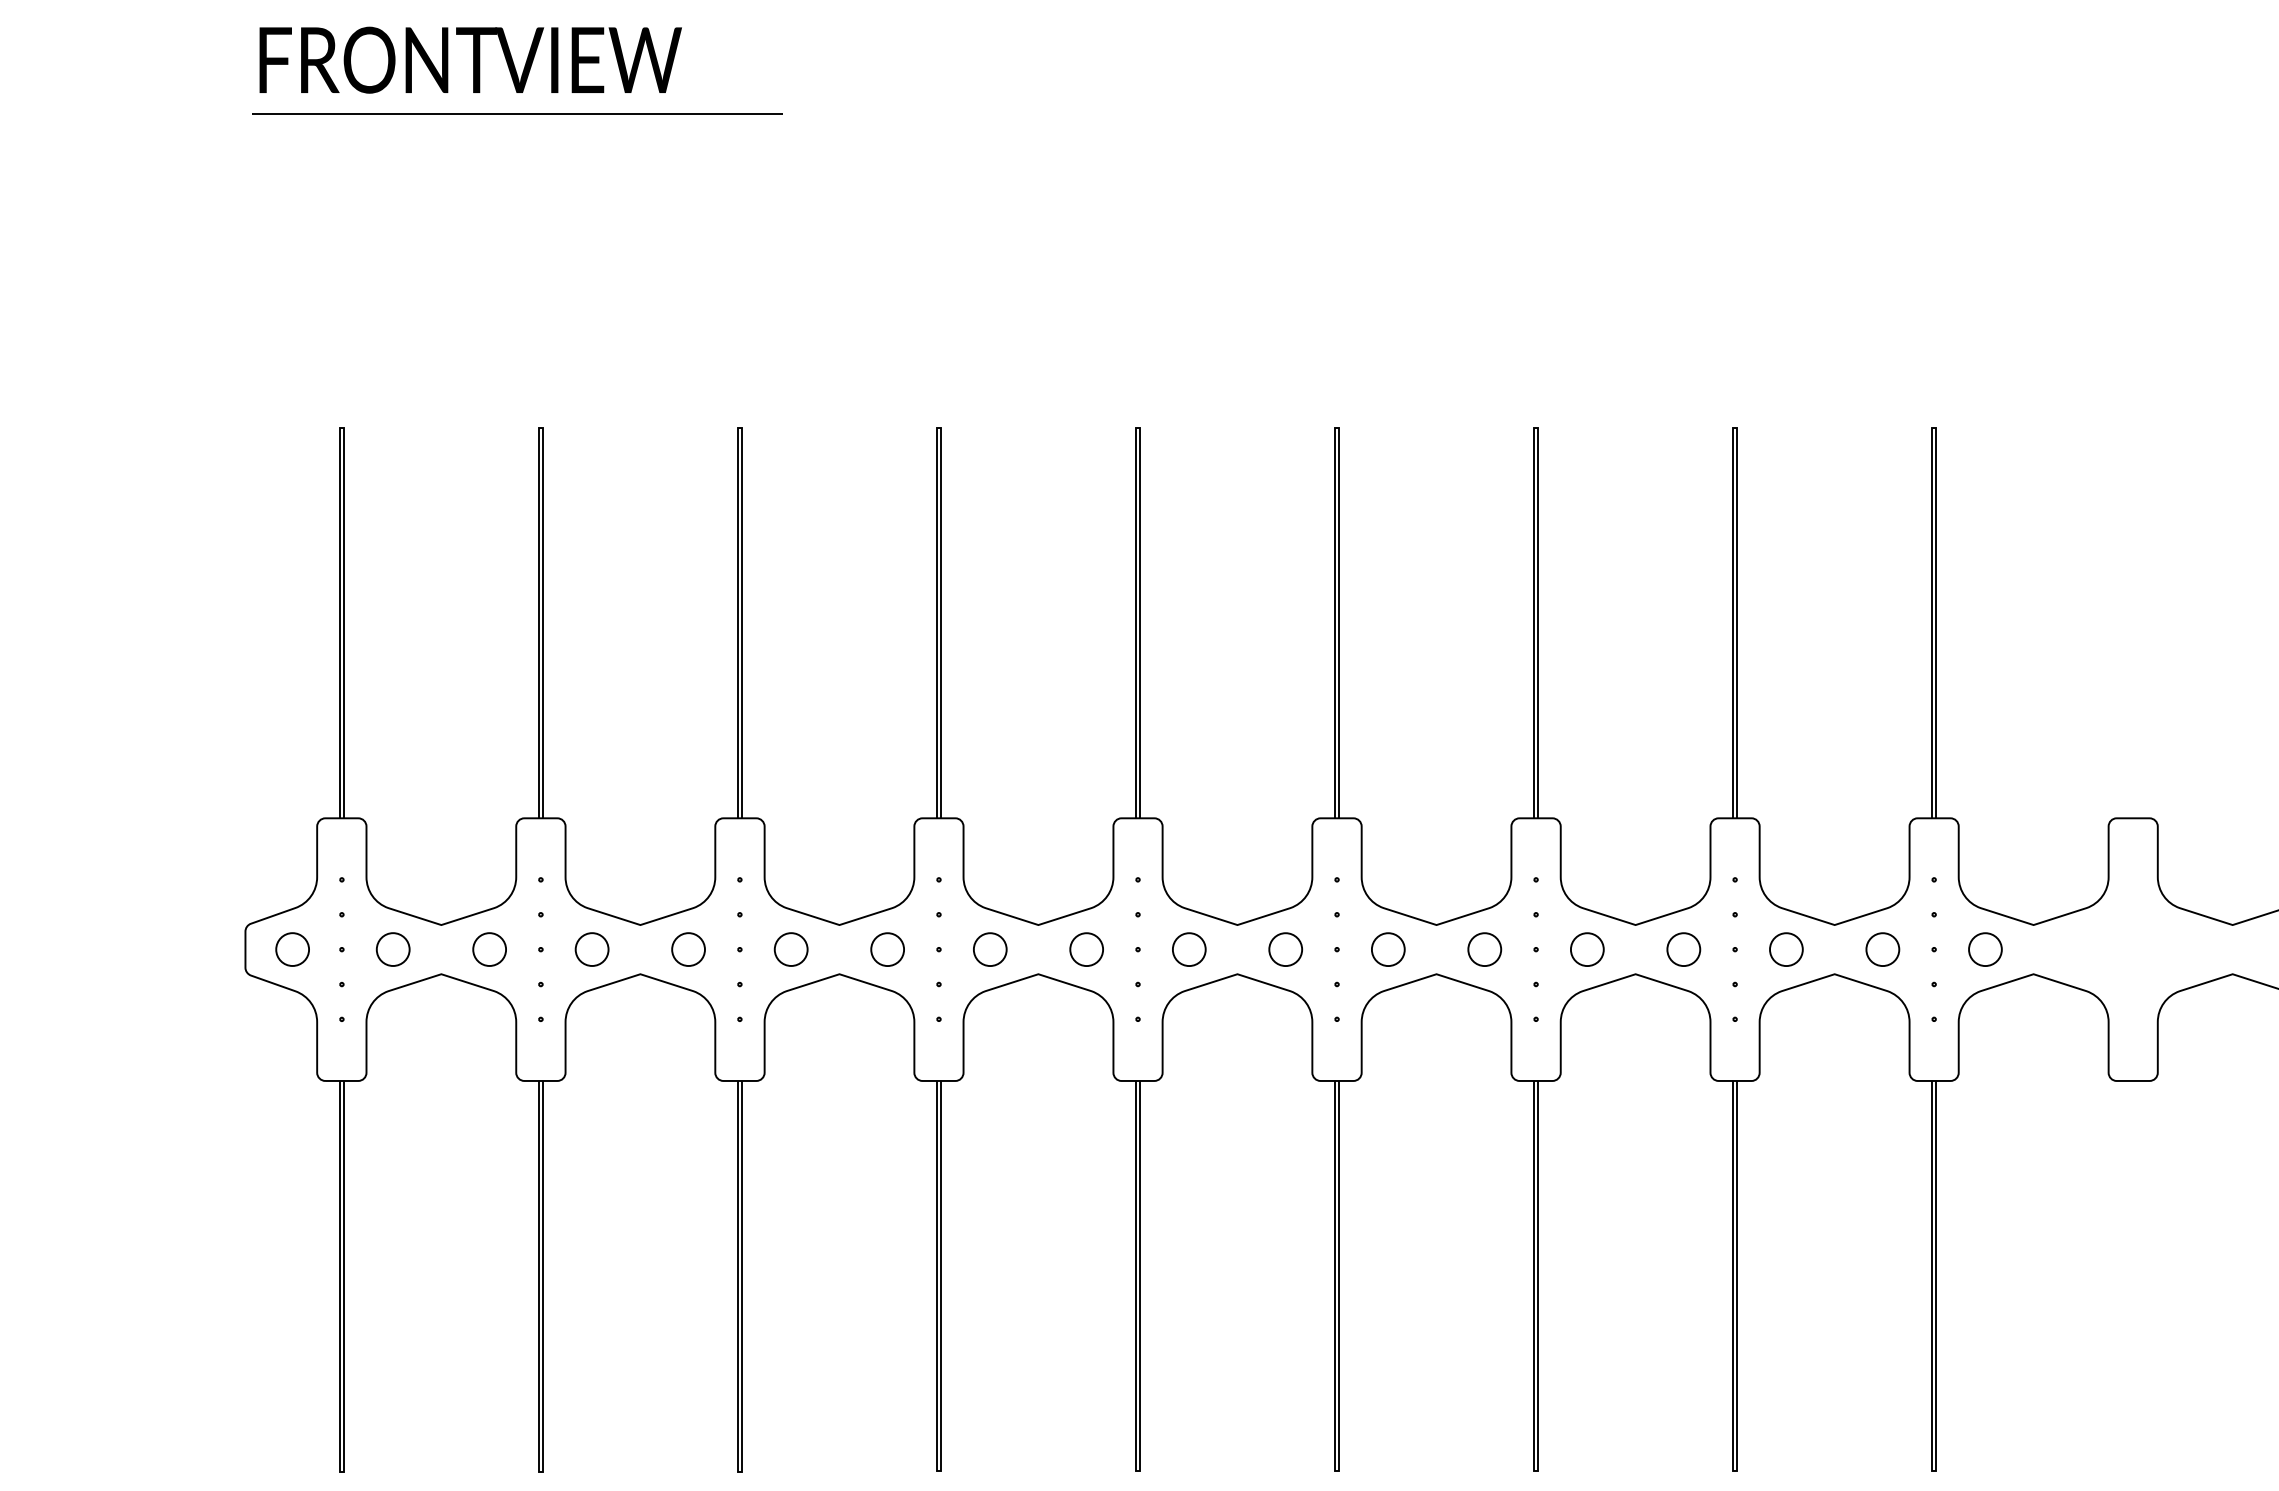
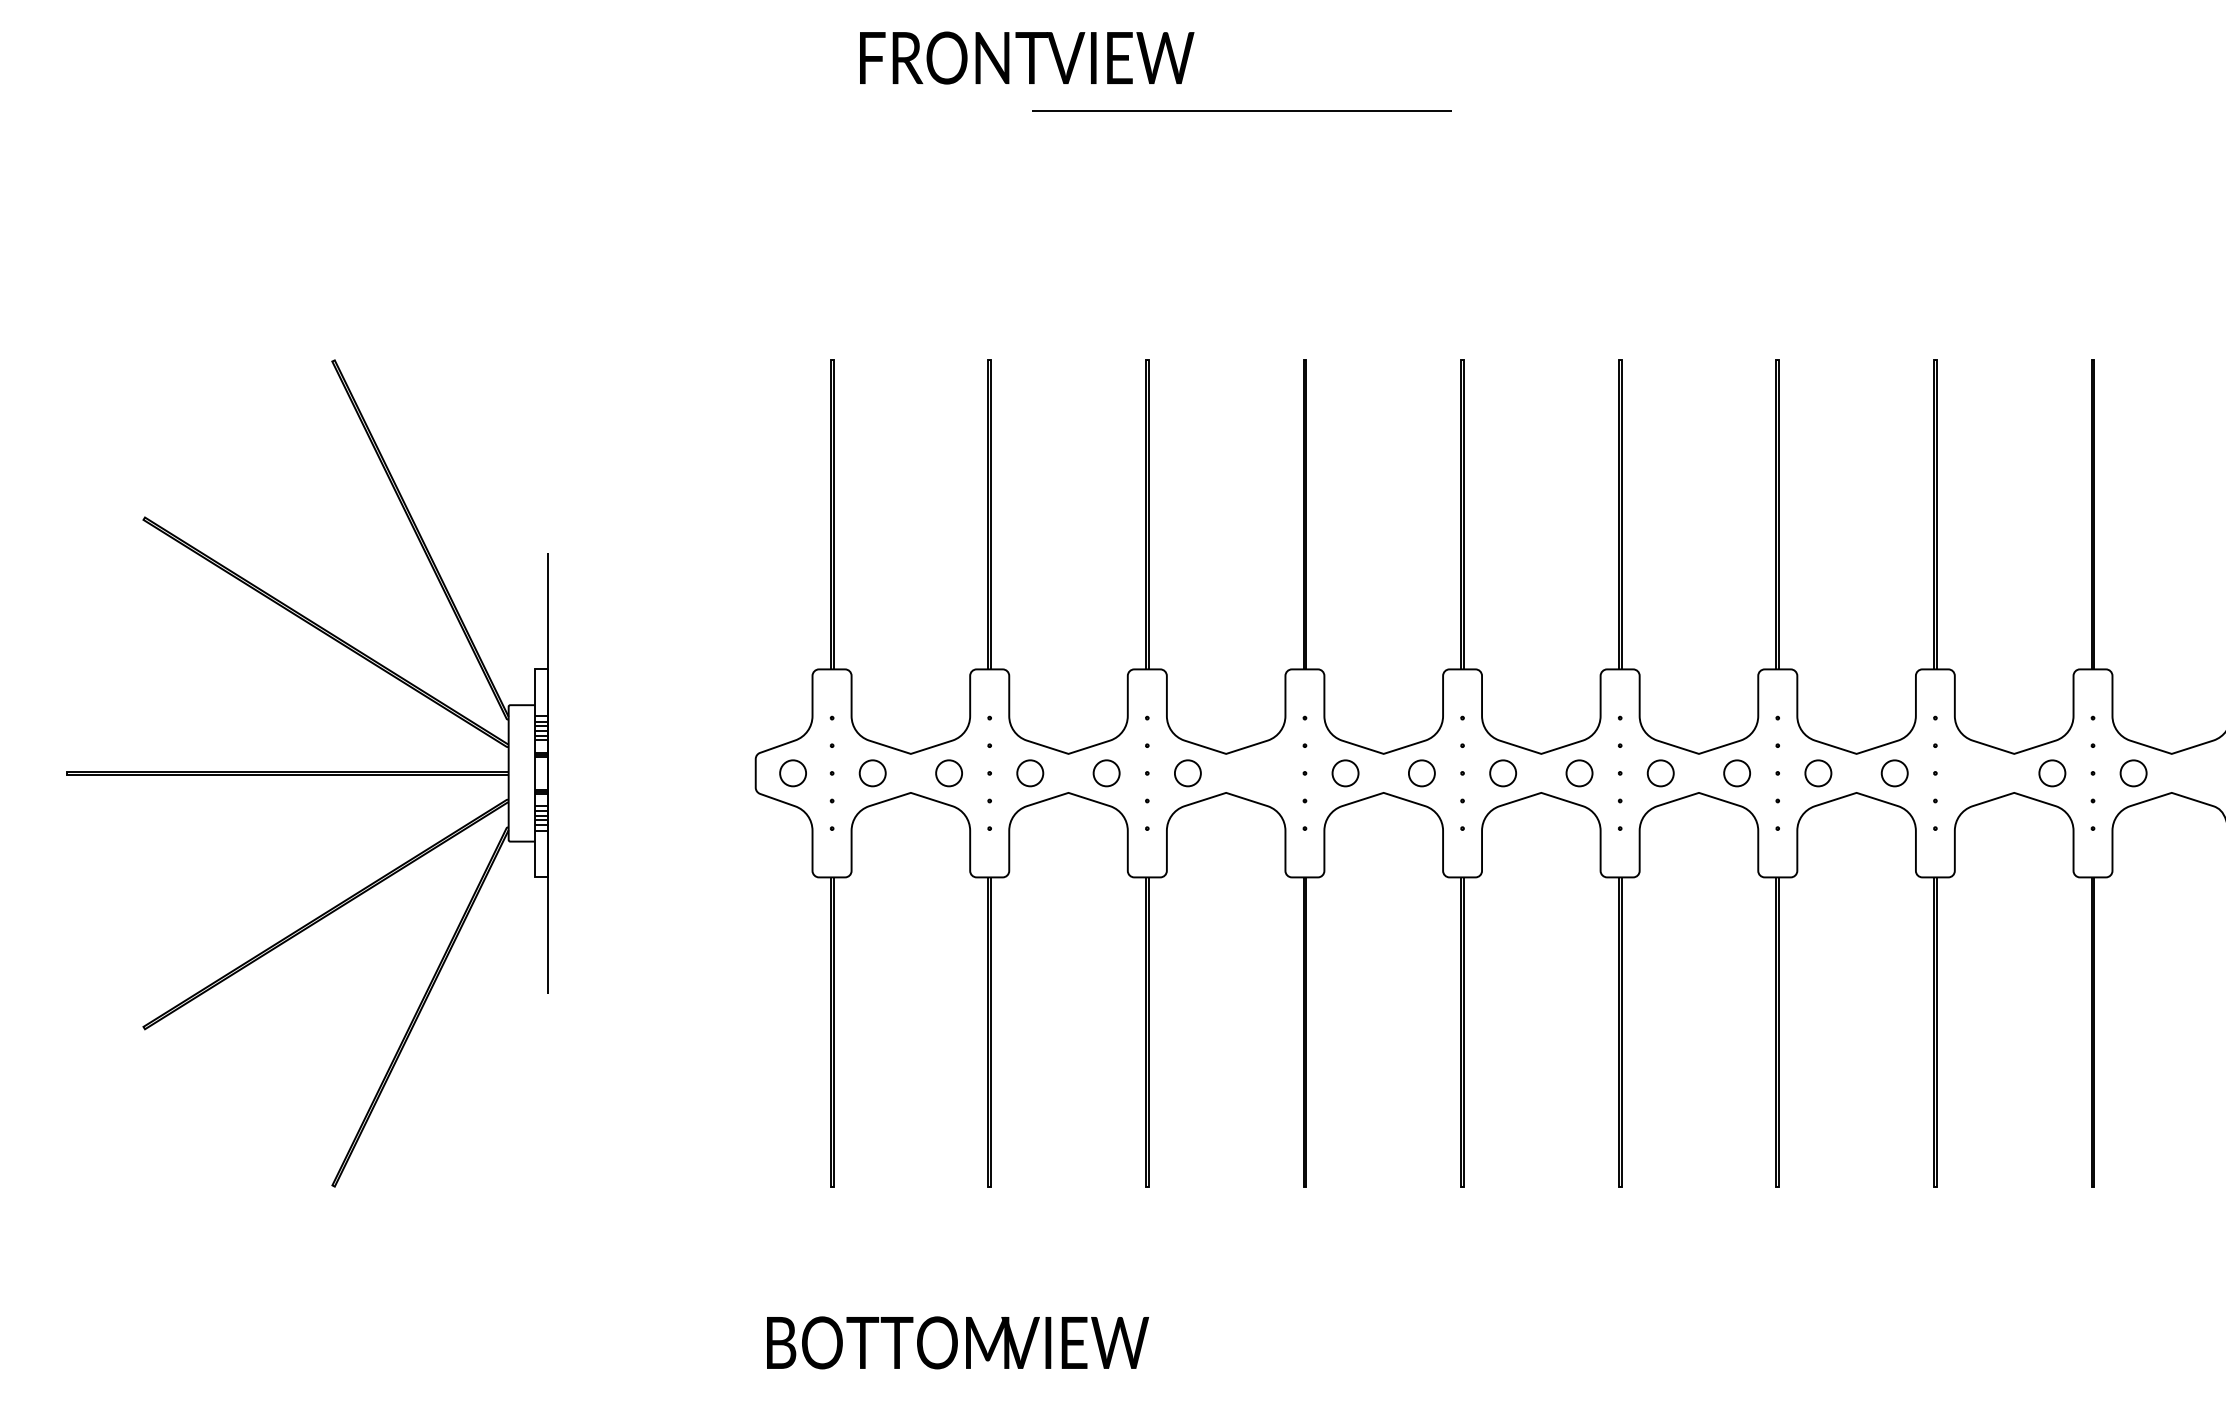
text: (471, 59) -> (1027, 57), moved
line: (516, 112) -> (1241, 110), moved
part: (887, 949) -> (1264, 773), removed
part: (1785, 949) -> (1975, 773), removed

